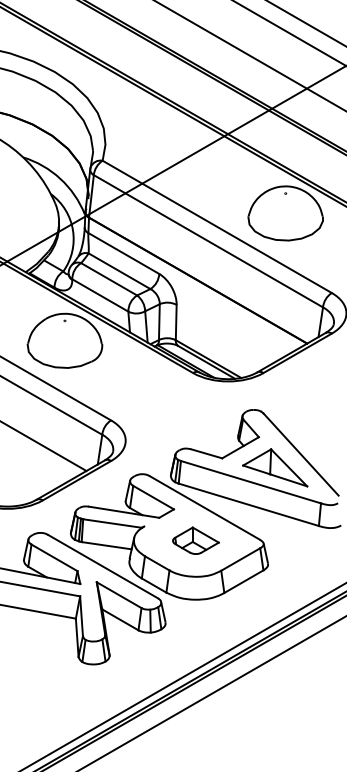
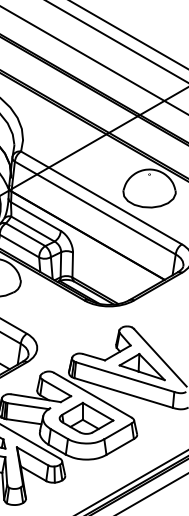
part: (195, 540) -> (86, 418), size x1.67

